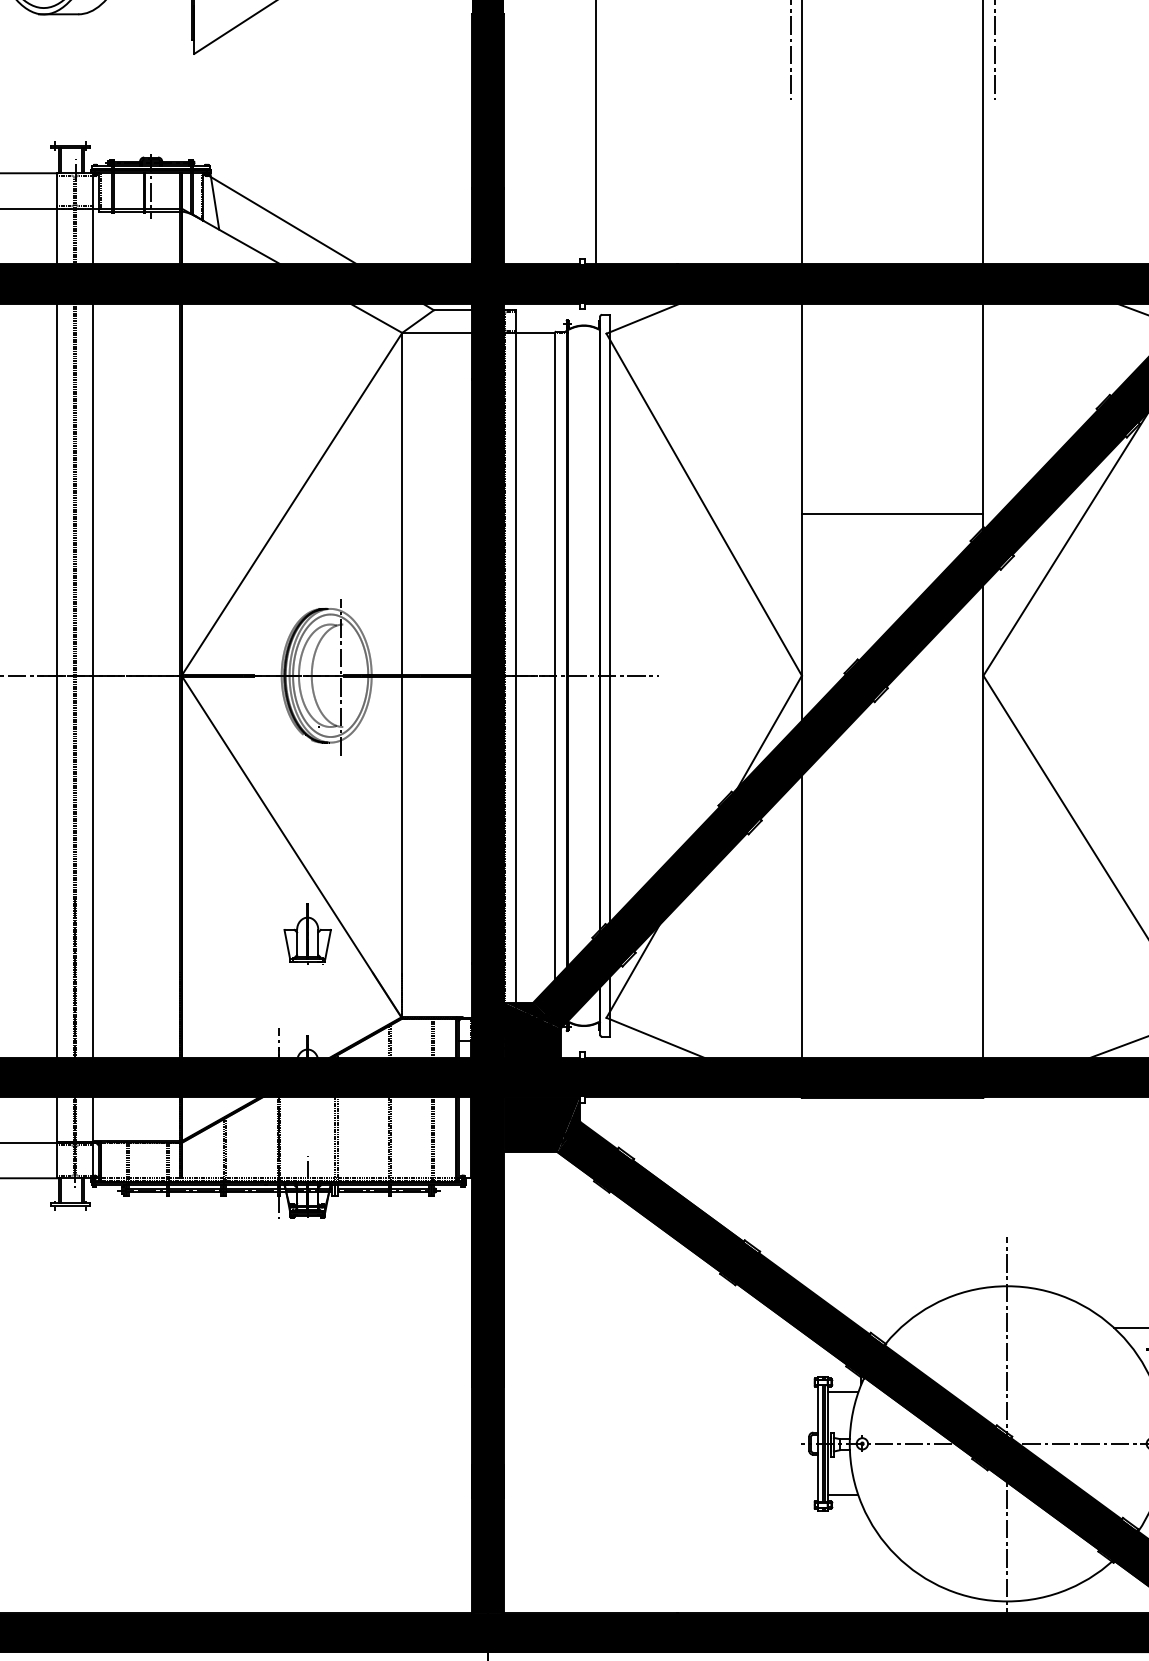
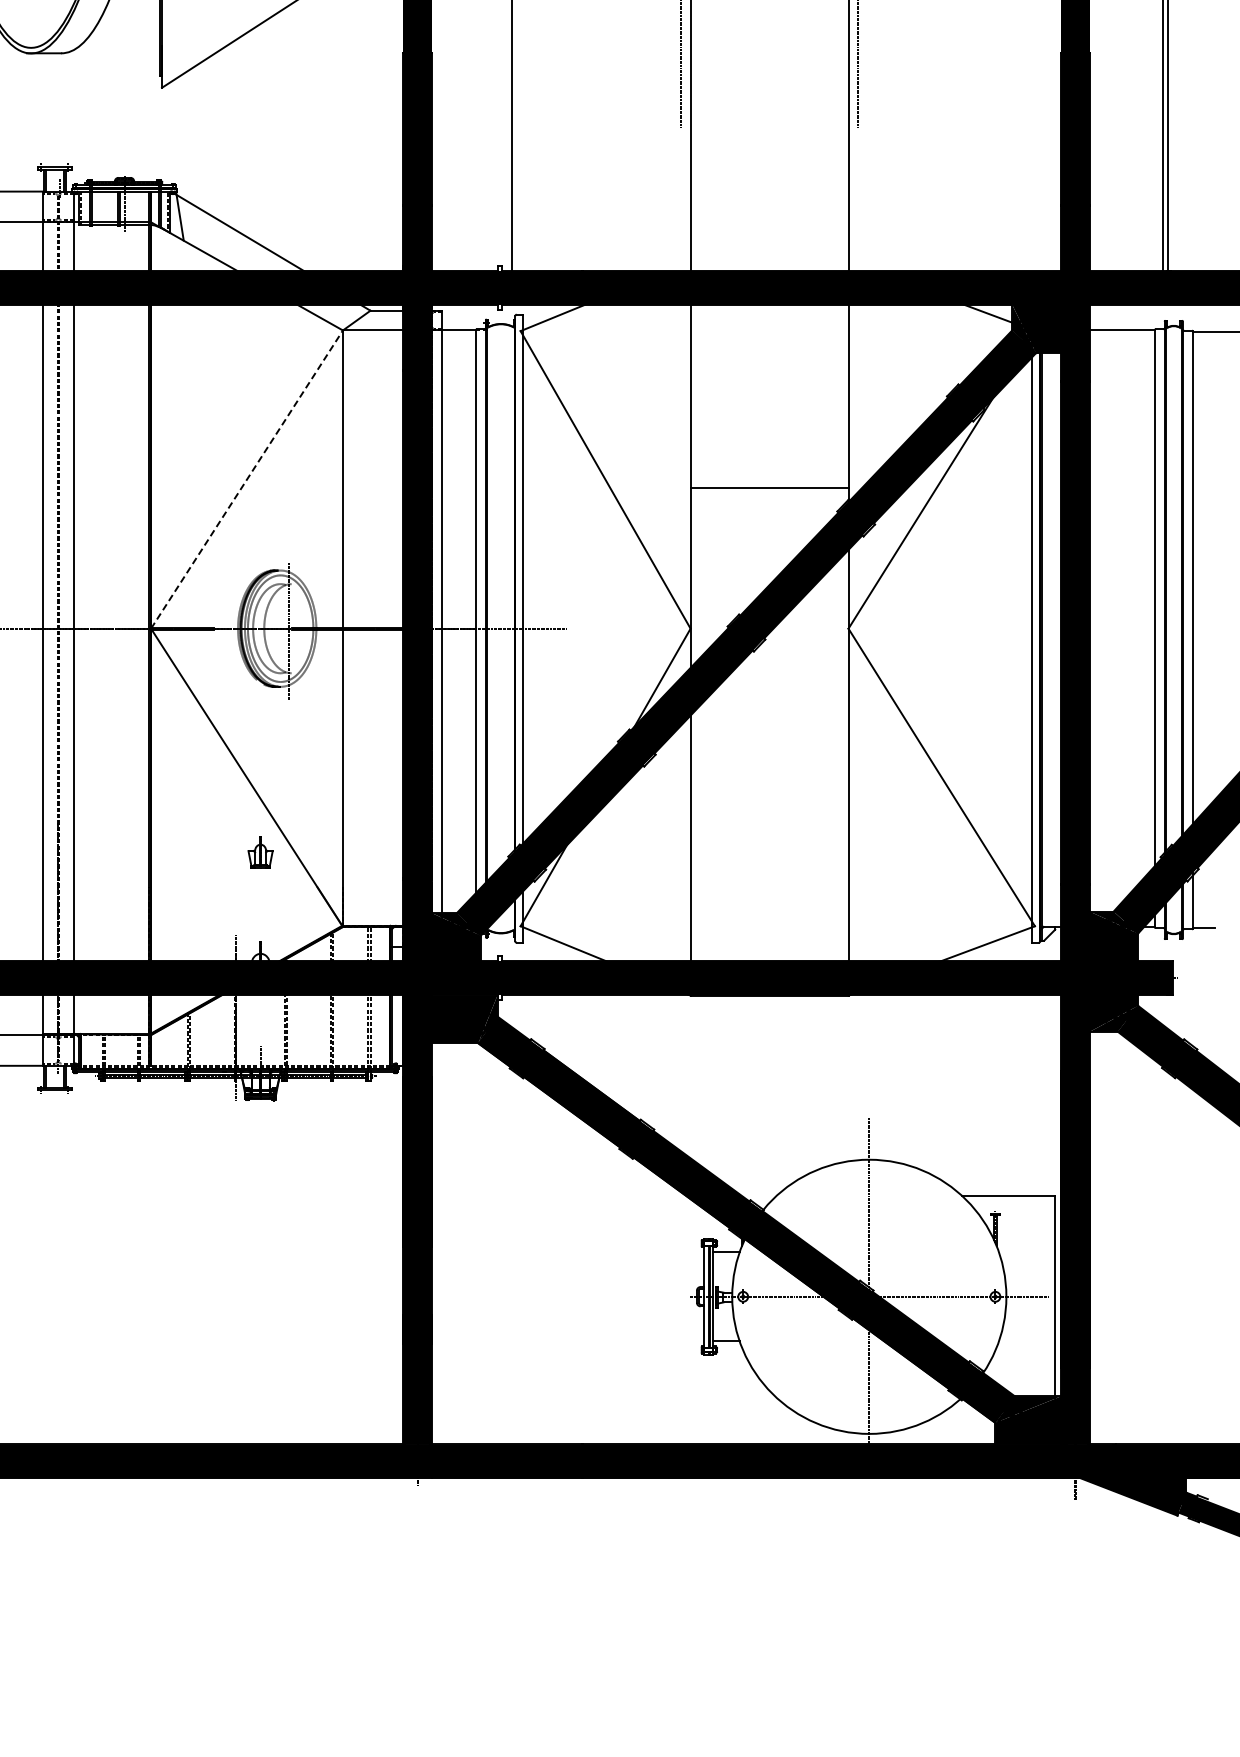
line: (292, 504) -> (247, 479), solid -> dashed
part: (307, 933) -> (260, 852), size x0.6

